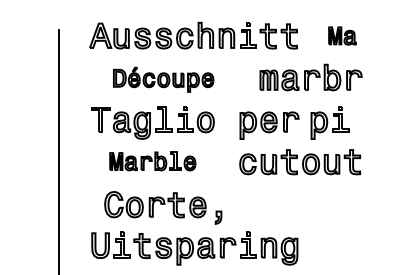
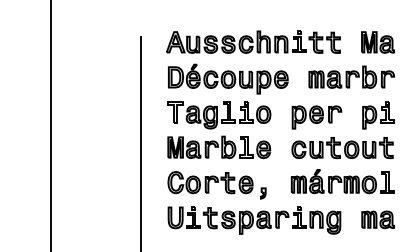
part: (341, 36) -> (377, 42), size x1.43
part: (163, 79) -> (228, 78), size x1.43
part: (329, 123) -> (378, 115), moved
part: (153, 161) -> (219, 147), size x1.43
part: (300, 202) -> (342, 181), added
part: (162, 208) -> (216, 185), moved
part: (341, 247) -> (377, 219), added

